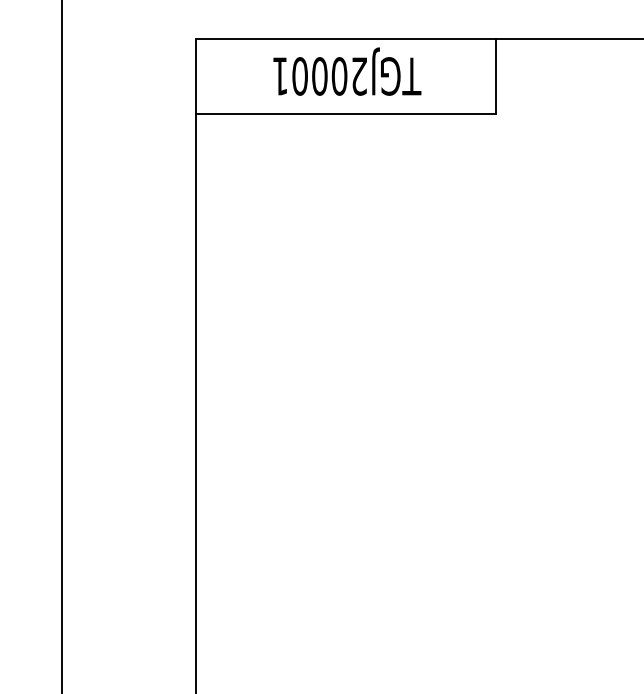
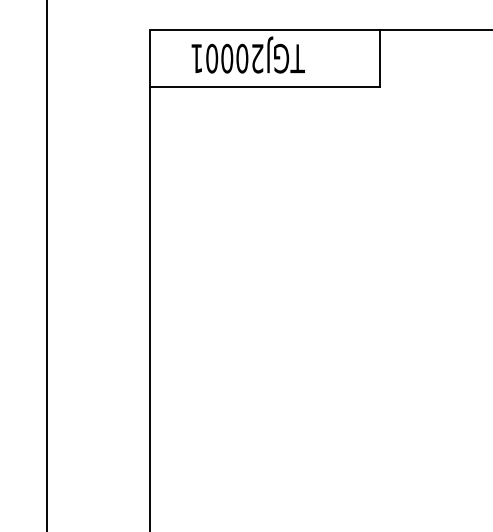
text: (347, 71) -> (248, 54), moved

